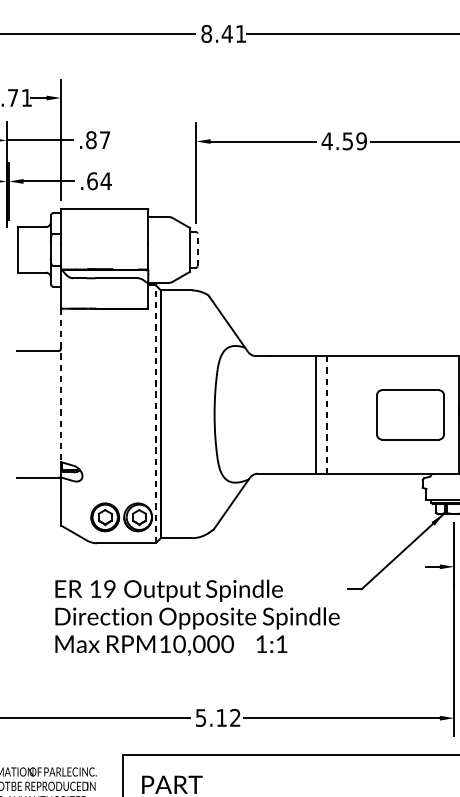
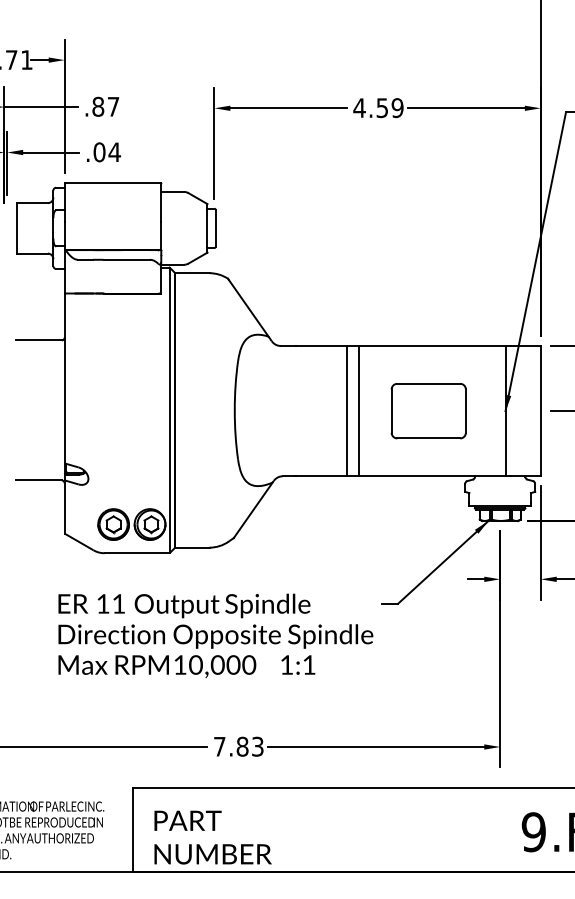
text: (92, 181) -> (99, 152), .64 -> .04
line: (197, 249) -> (215, 227), dashed -> solid
line: (60, 385) -> (64, 378), dashed -> solid
line: (155, 414) -> (169, 410), dashed -> solid
line: (326, 415) -> (358, 411), dashed -> solid
part: (410, 415) -> (428, 411), moved
text: (109, 588) -> (118, 603), 19 -> 11
text: (217, 717) -> (238, 746), 5.12 -> 7.83

